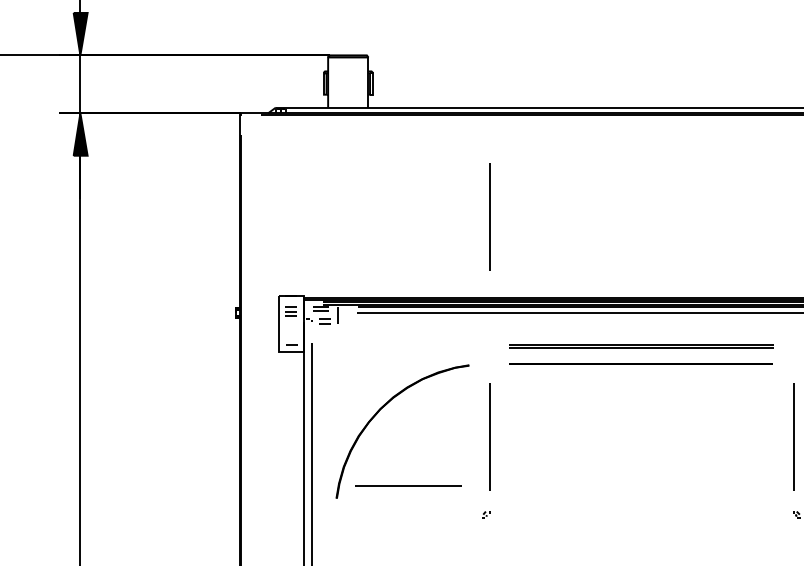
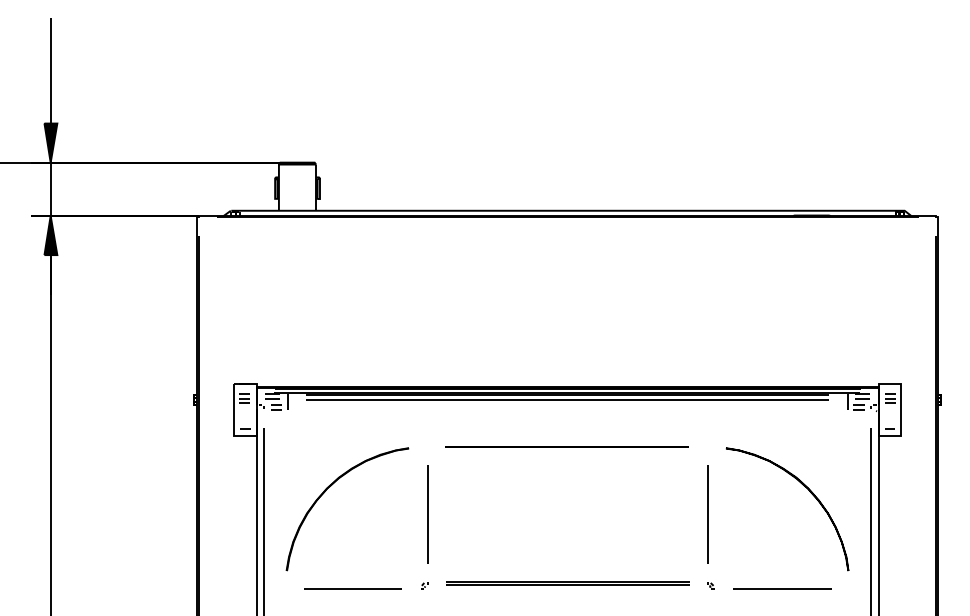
line: (489, 216) -> (427, 311), removed
line: (641, 345) -> (567, 582), moved
line: (407, 486) -> (352, 588), moved

